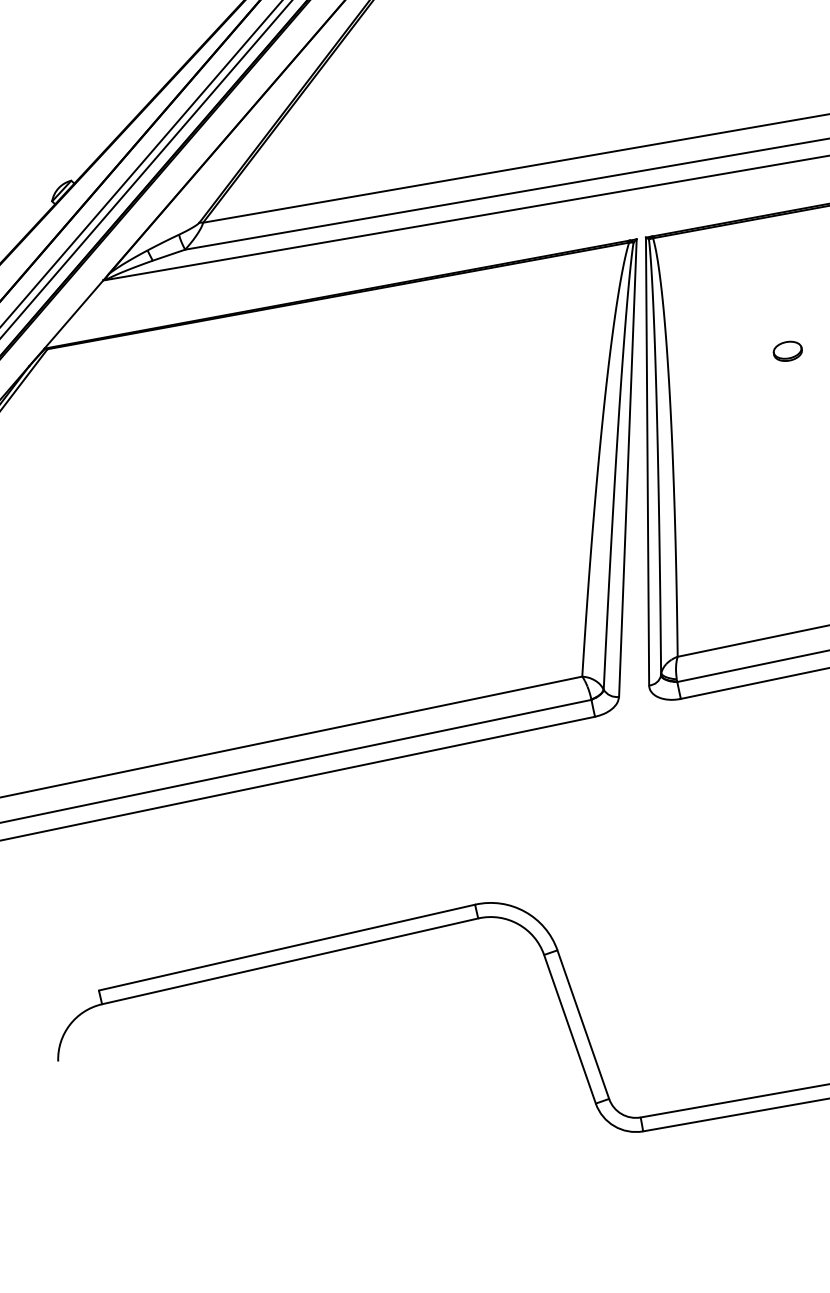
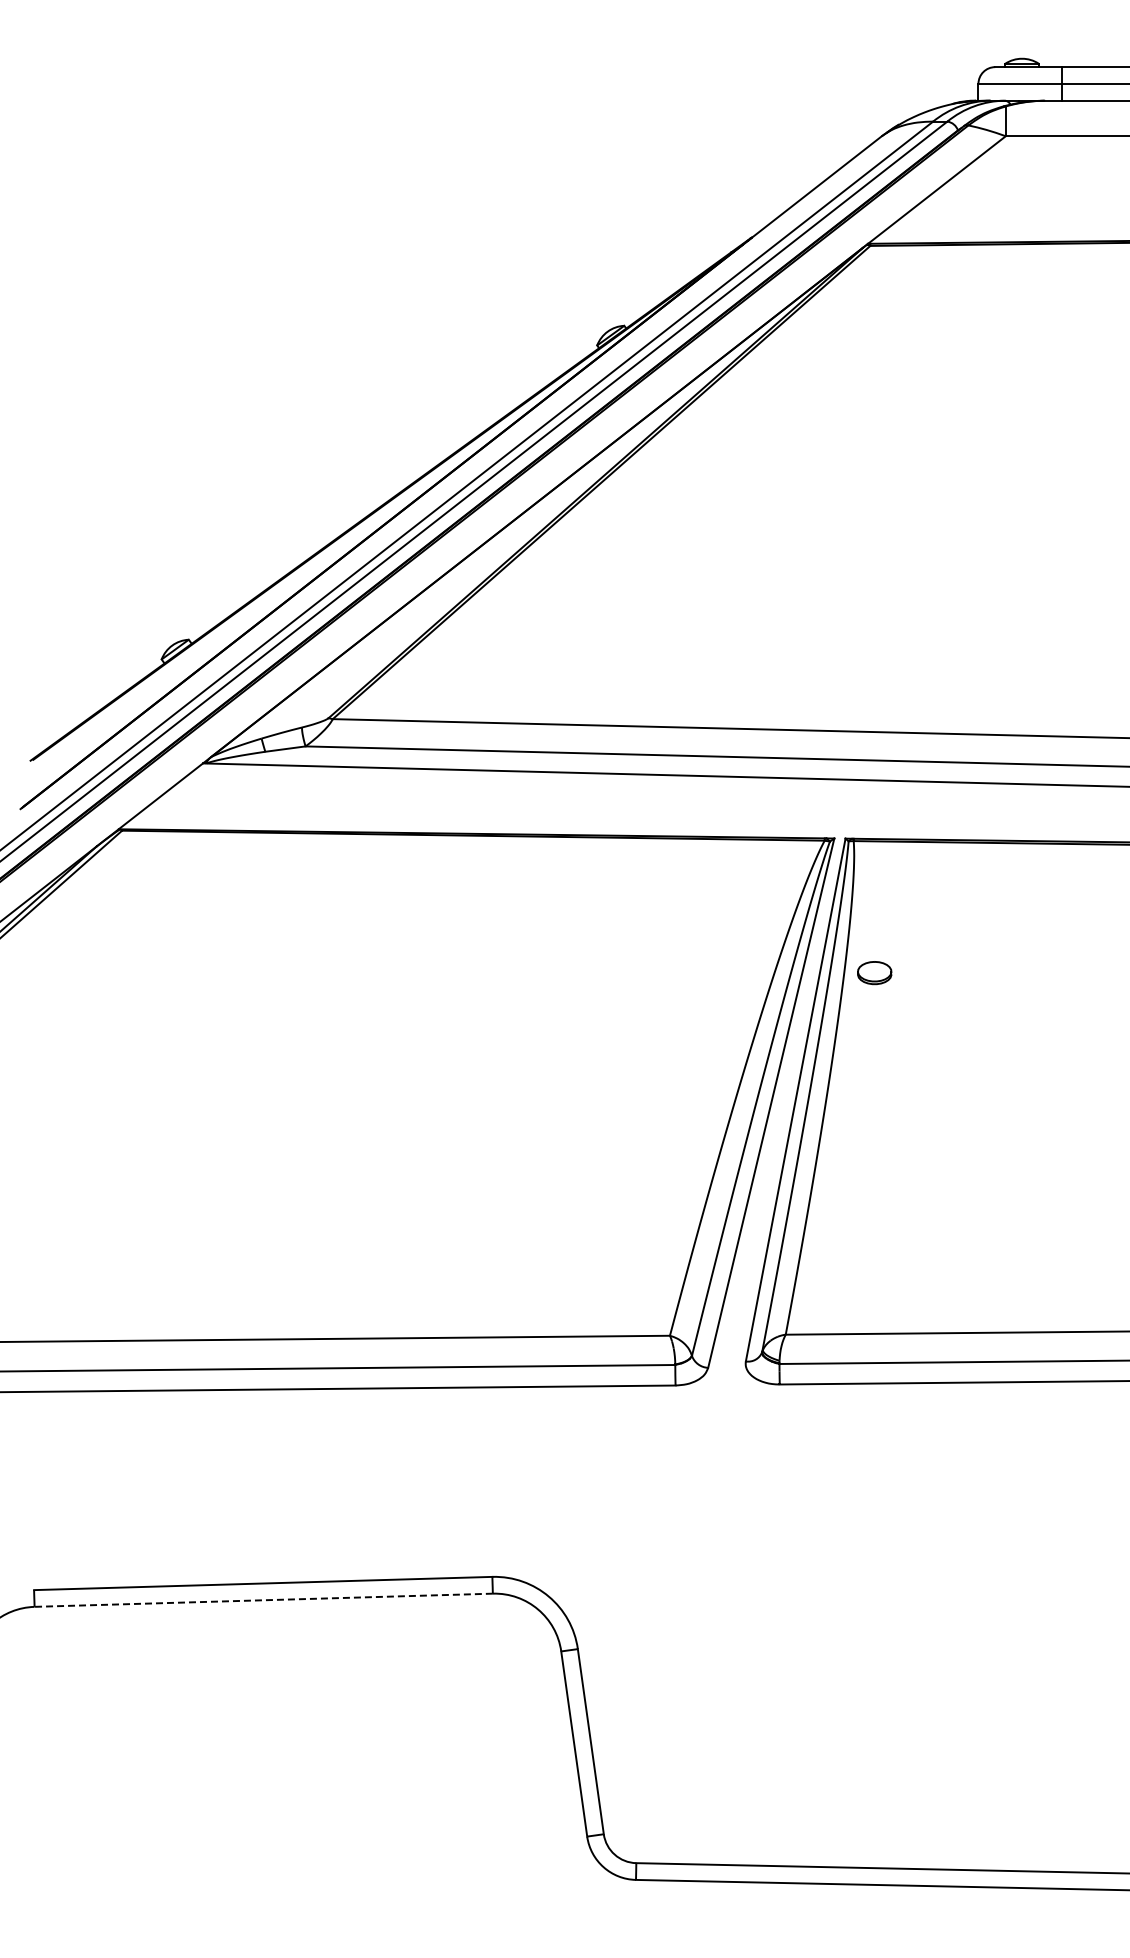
part: (787, 351) -> (874, 973), moved
line: (290, 961) -> (263, 1600), solid -> dashed

